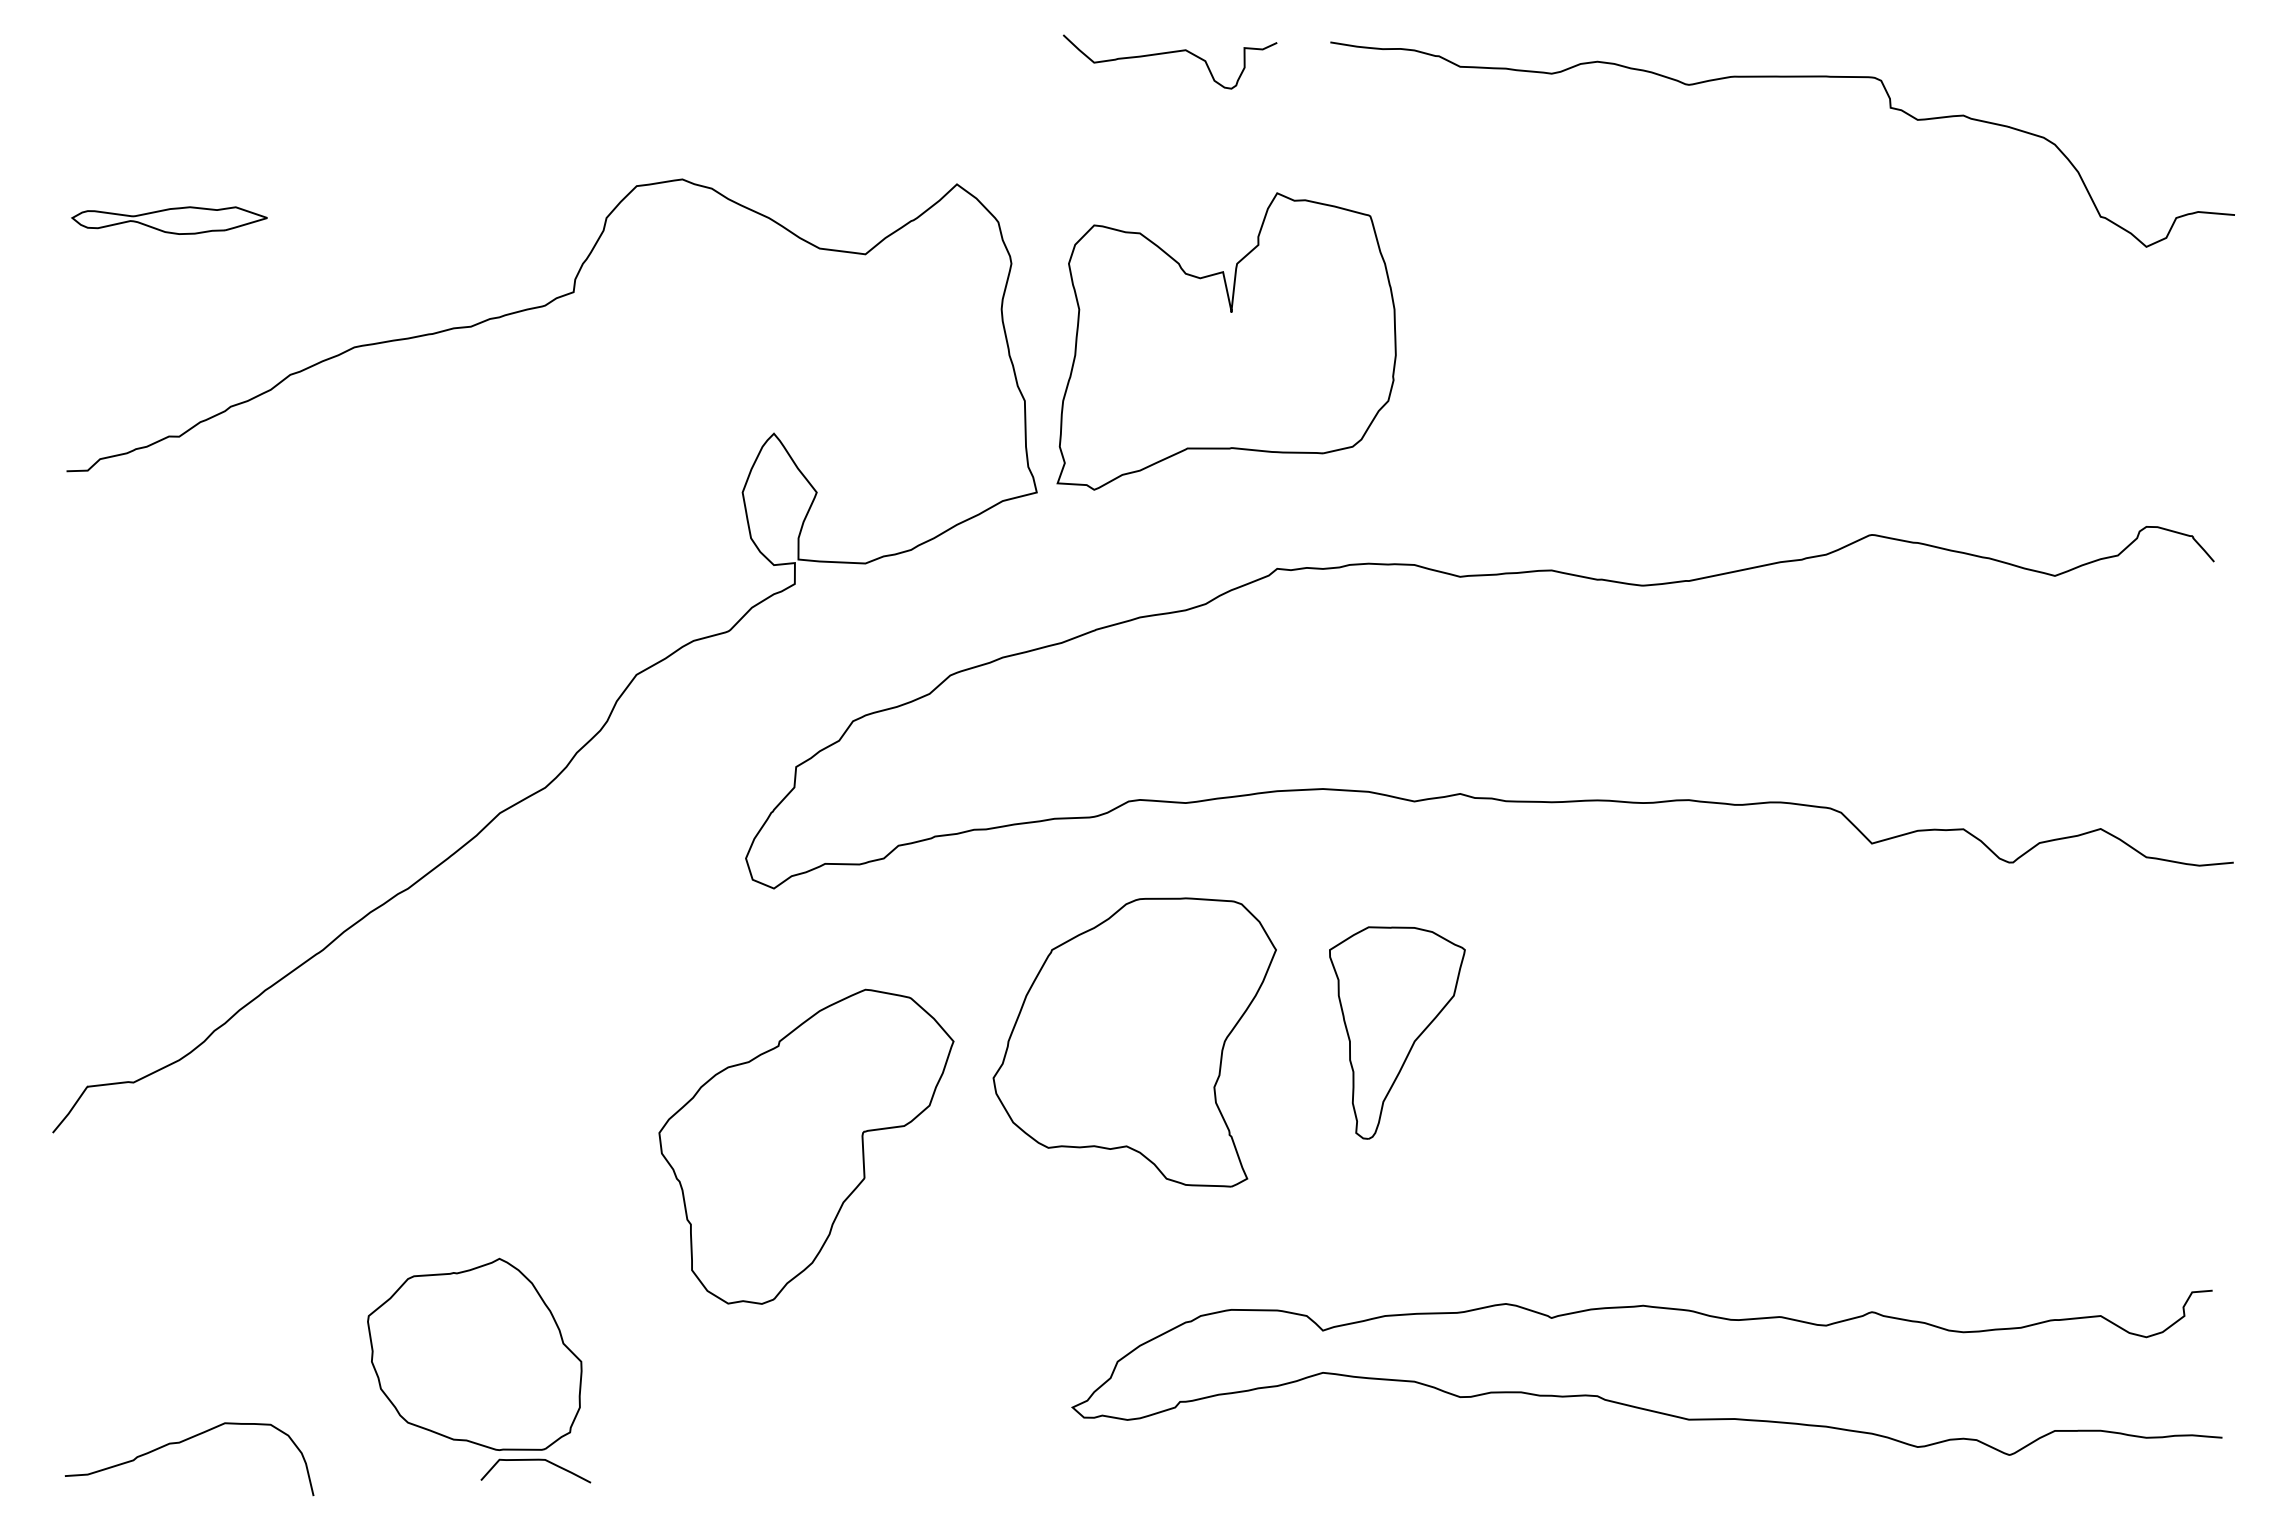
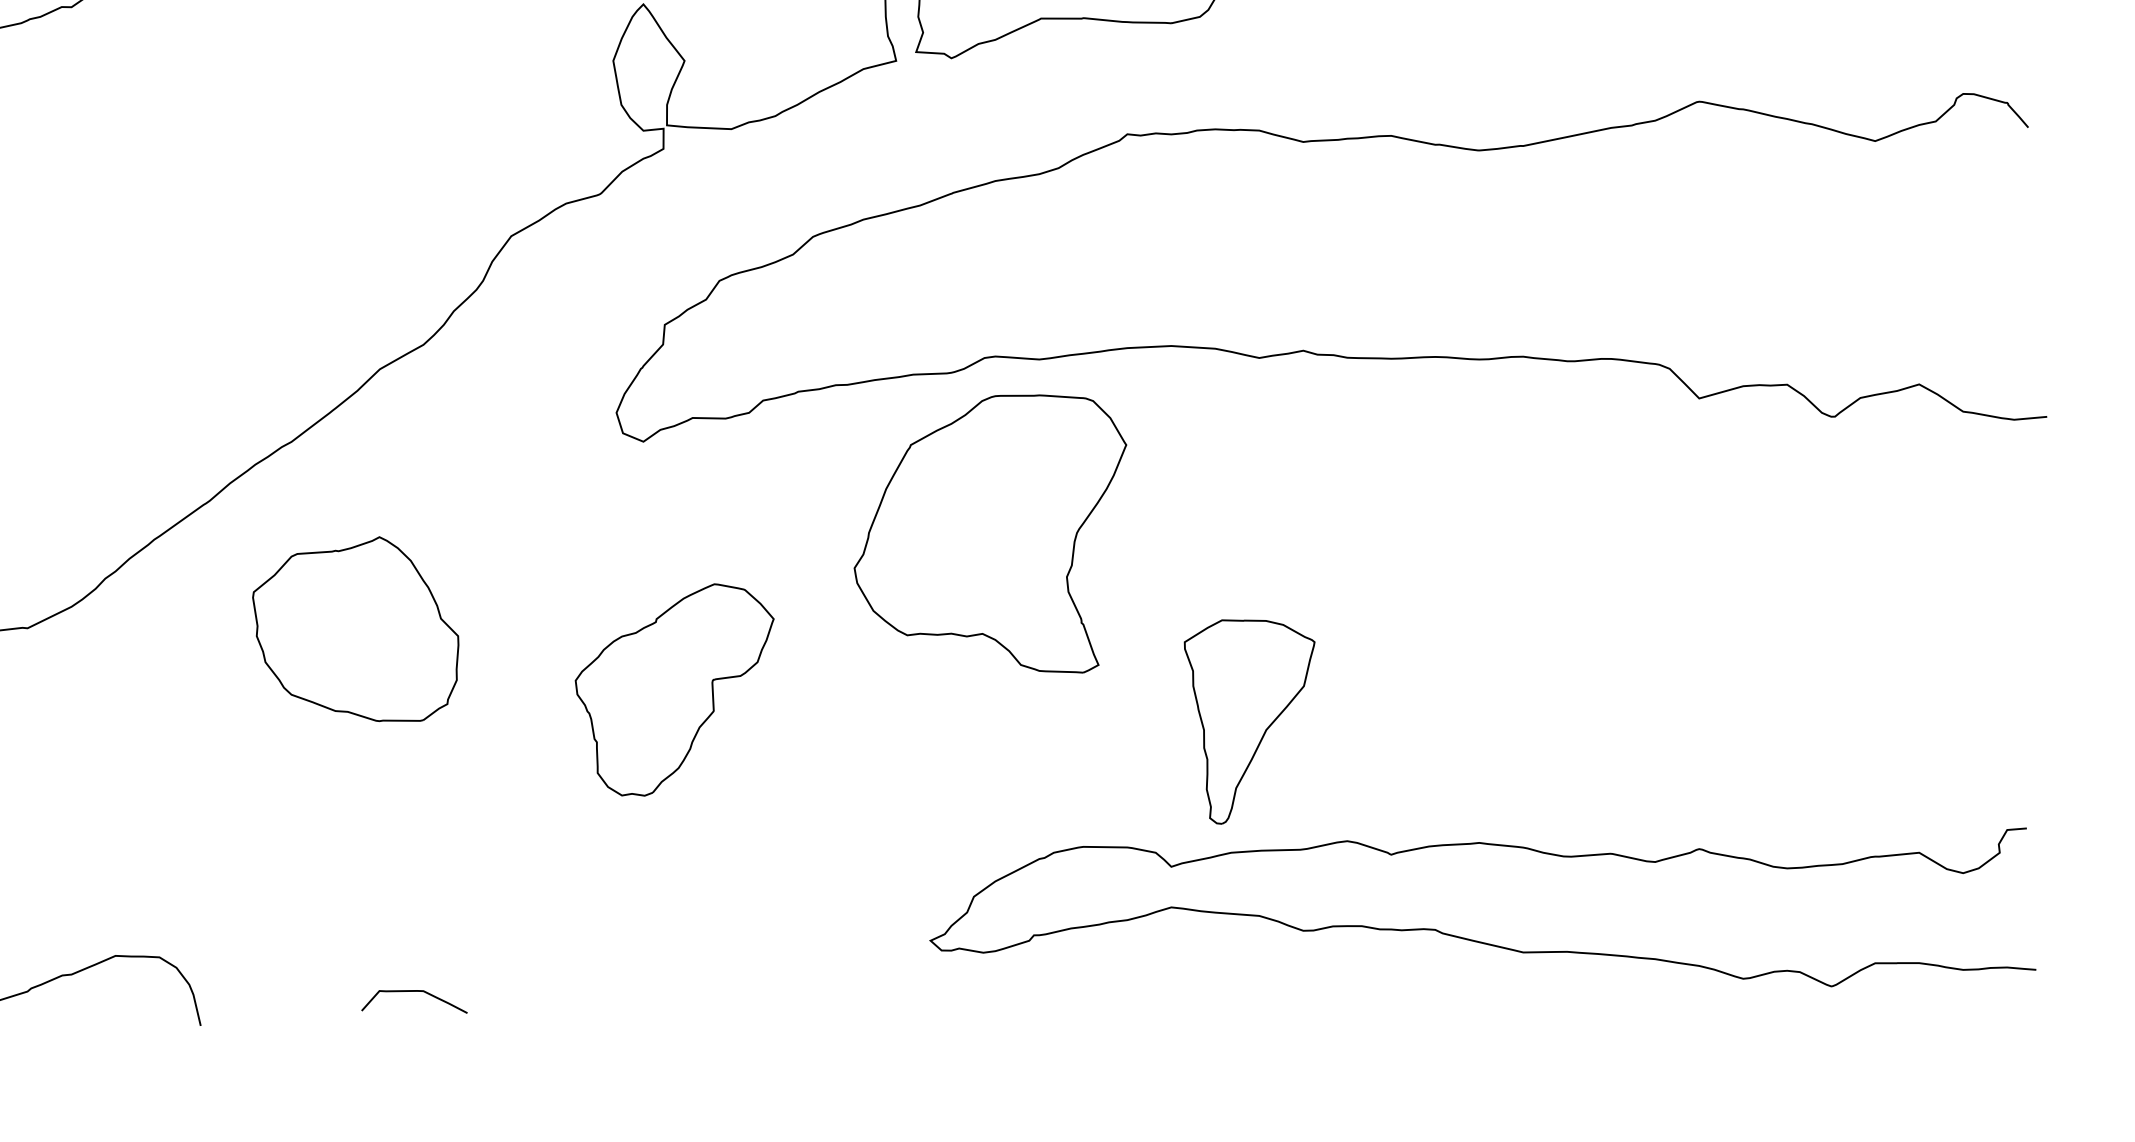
part: (1397, 1032) -> (1249, 721), moved
part: (1134, 1042) -> (990, 533), moved
part: (806, 1146) -> (674, 689), size x0.7
part: (474, 1353) -> (355, 628), moved

